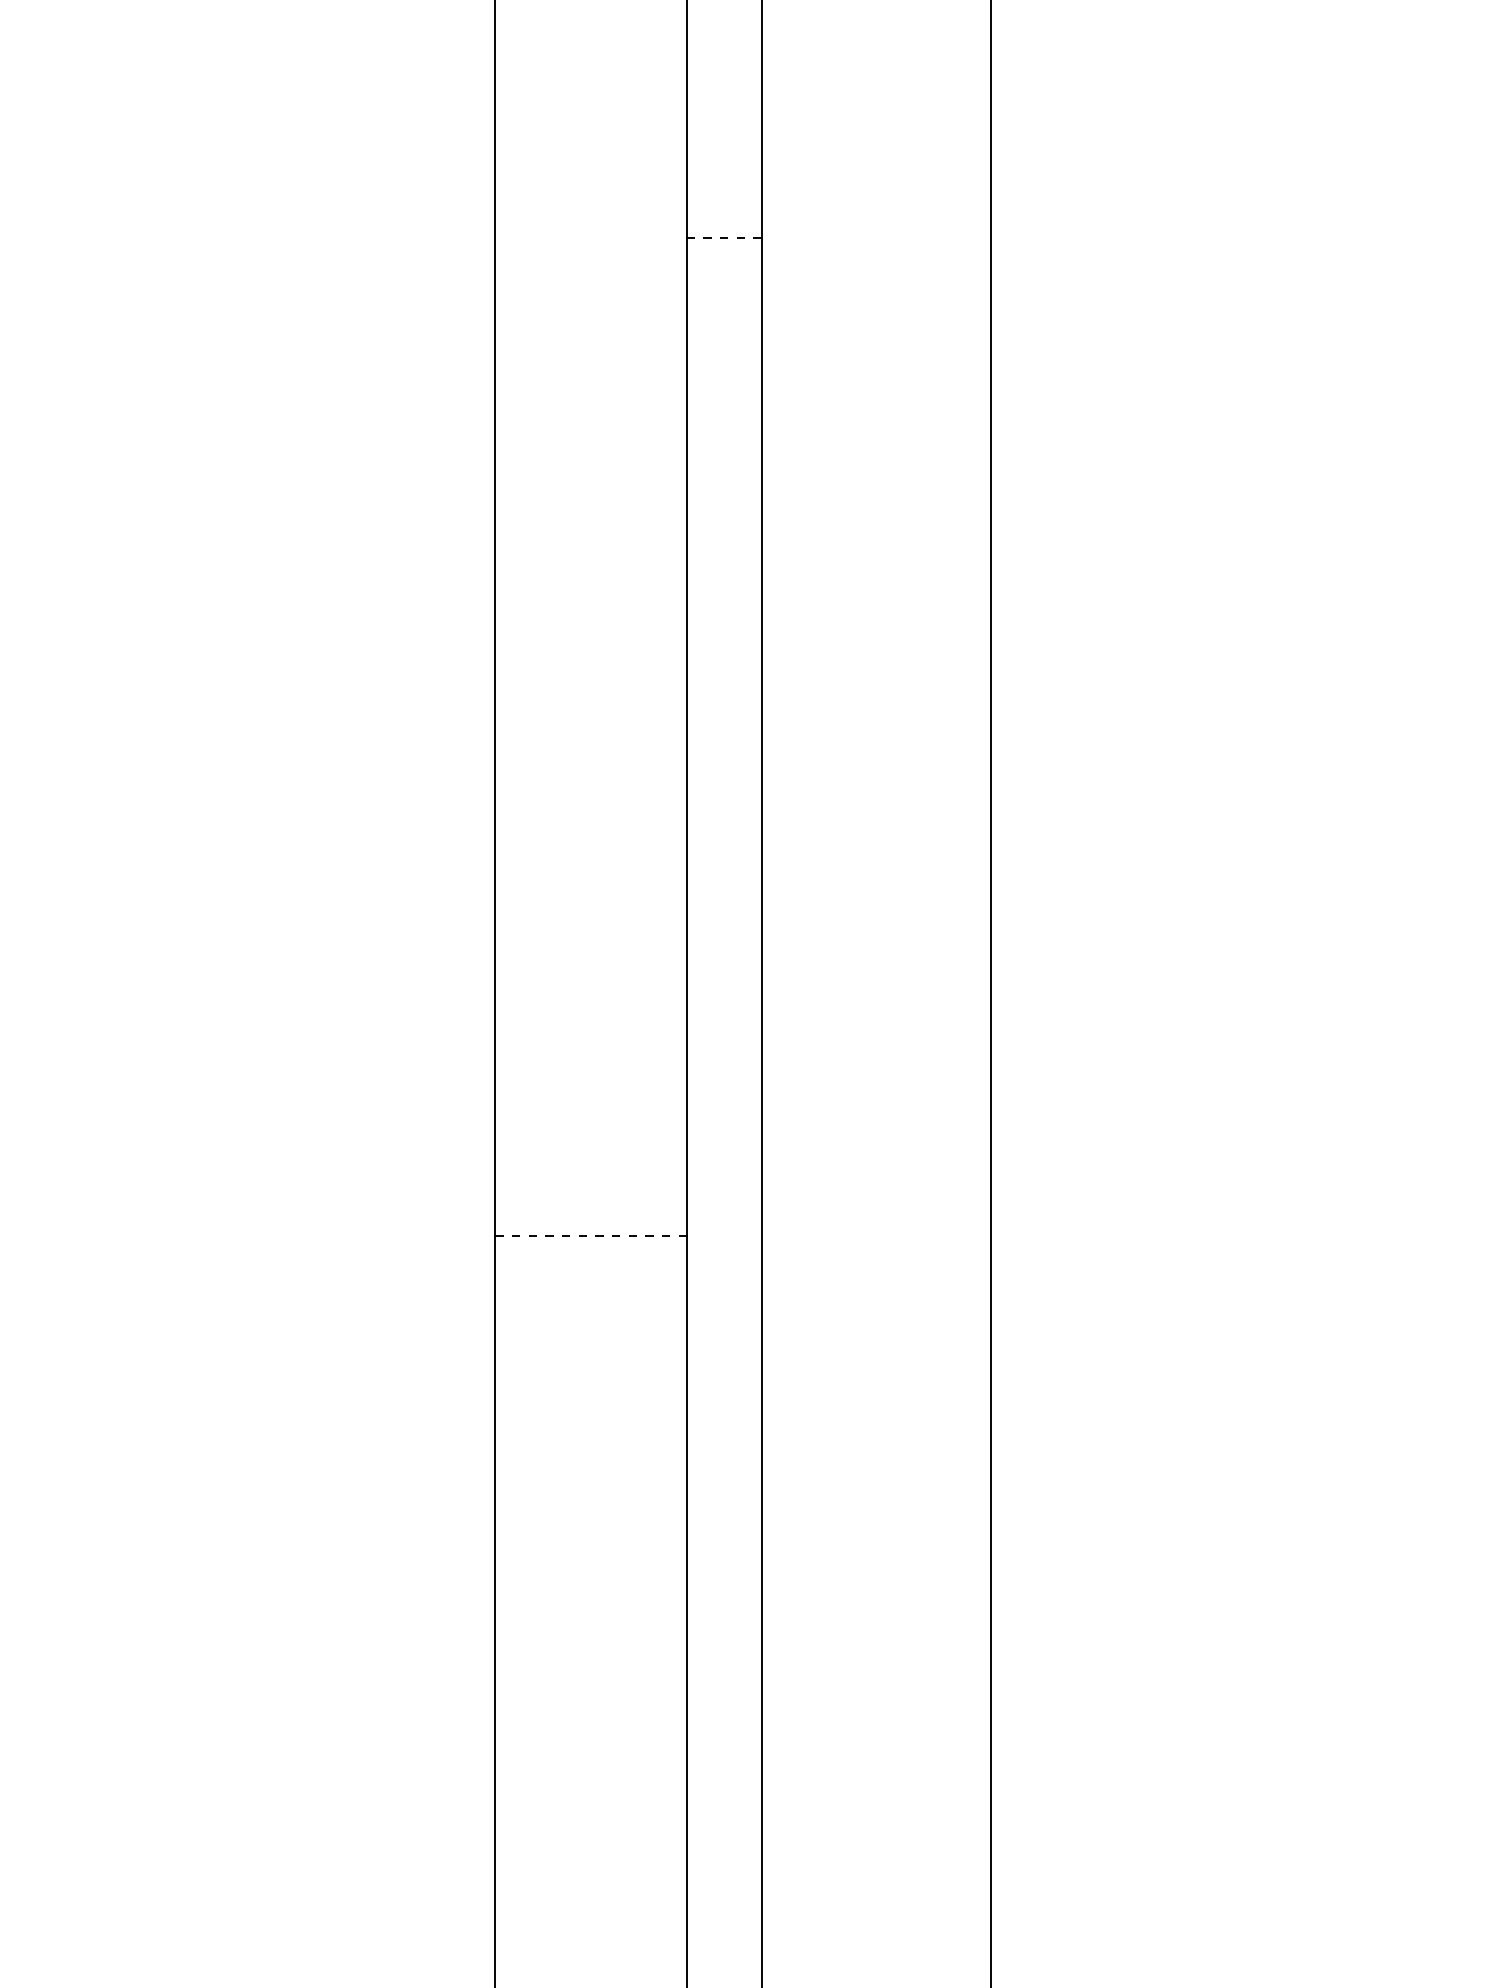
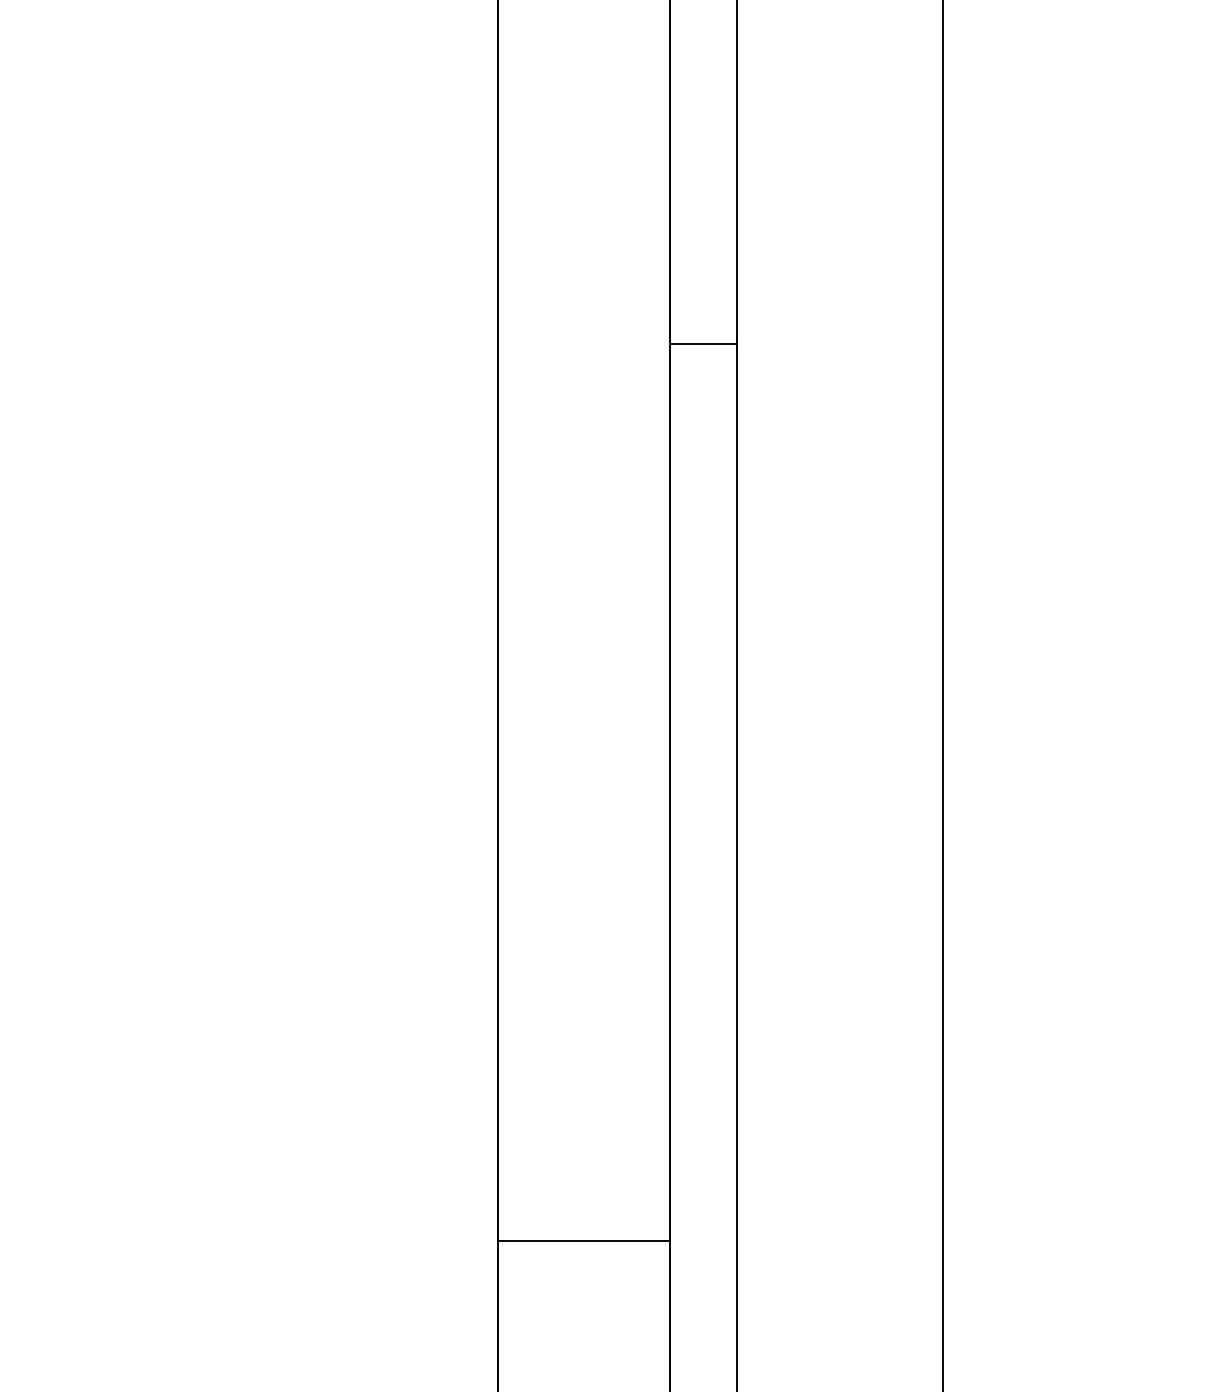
line: (723, 238) -> (702, 344), dashed -> solid
line: (591, 1236) -> (583, 1241), dashed -> solid

